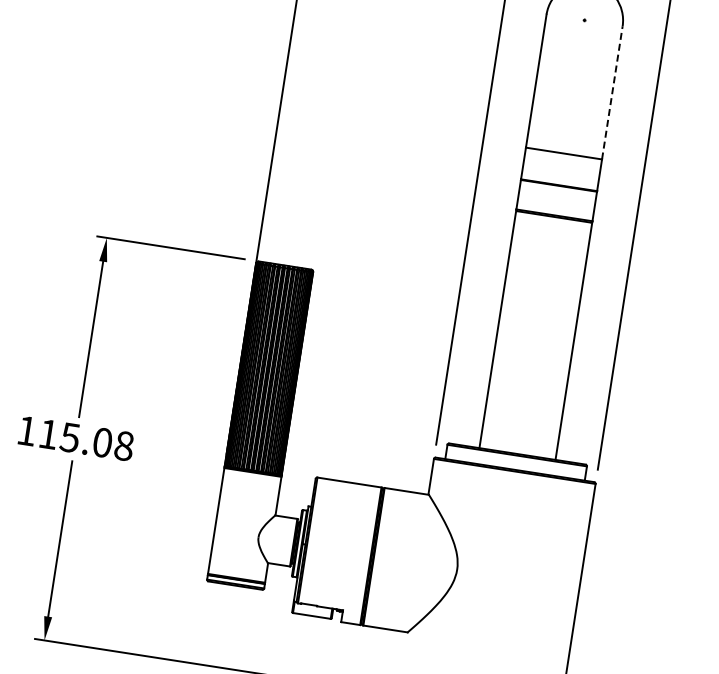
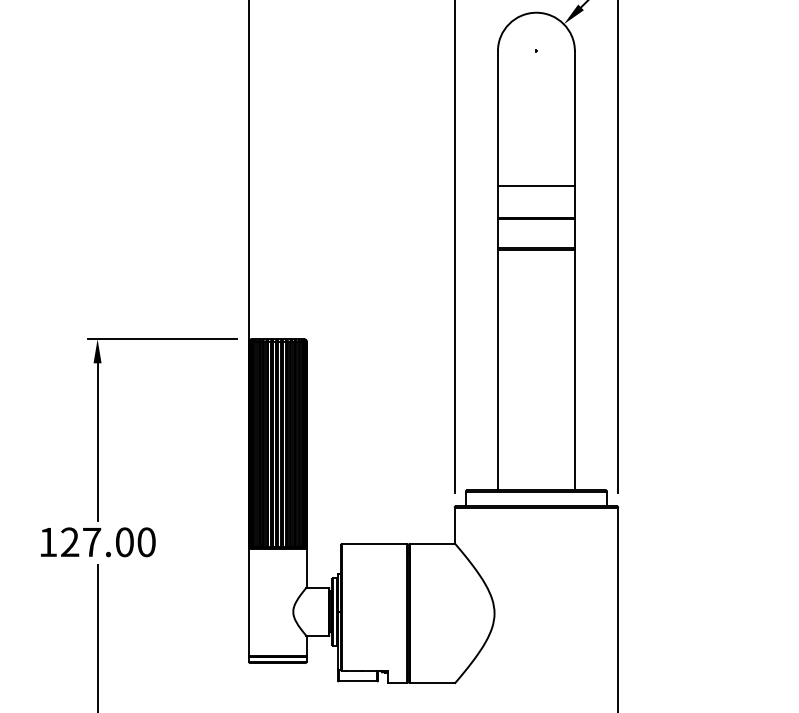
line: (611, 92) -> (574, 118), dashed -> solid
text: (86, 440) -> (108, 542), 115.08 -> 127.00

